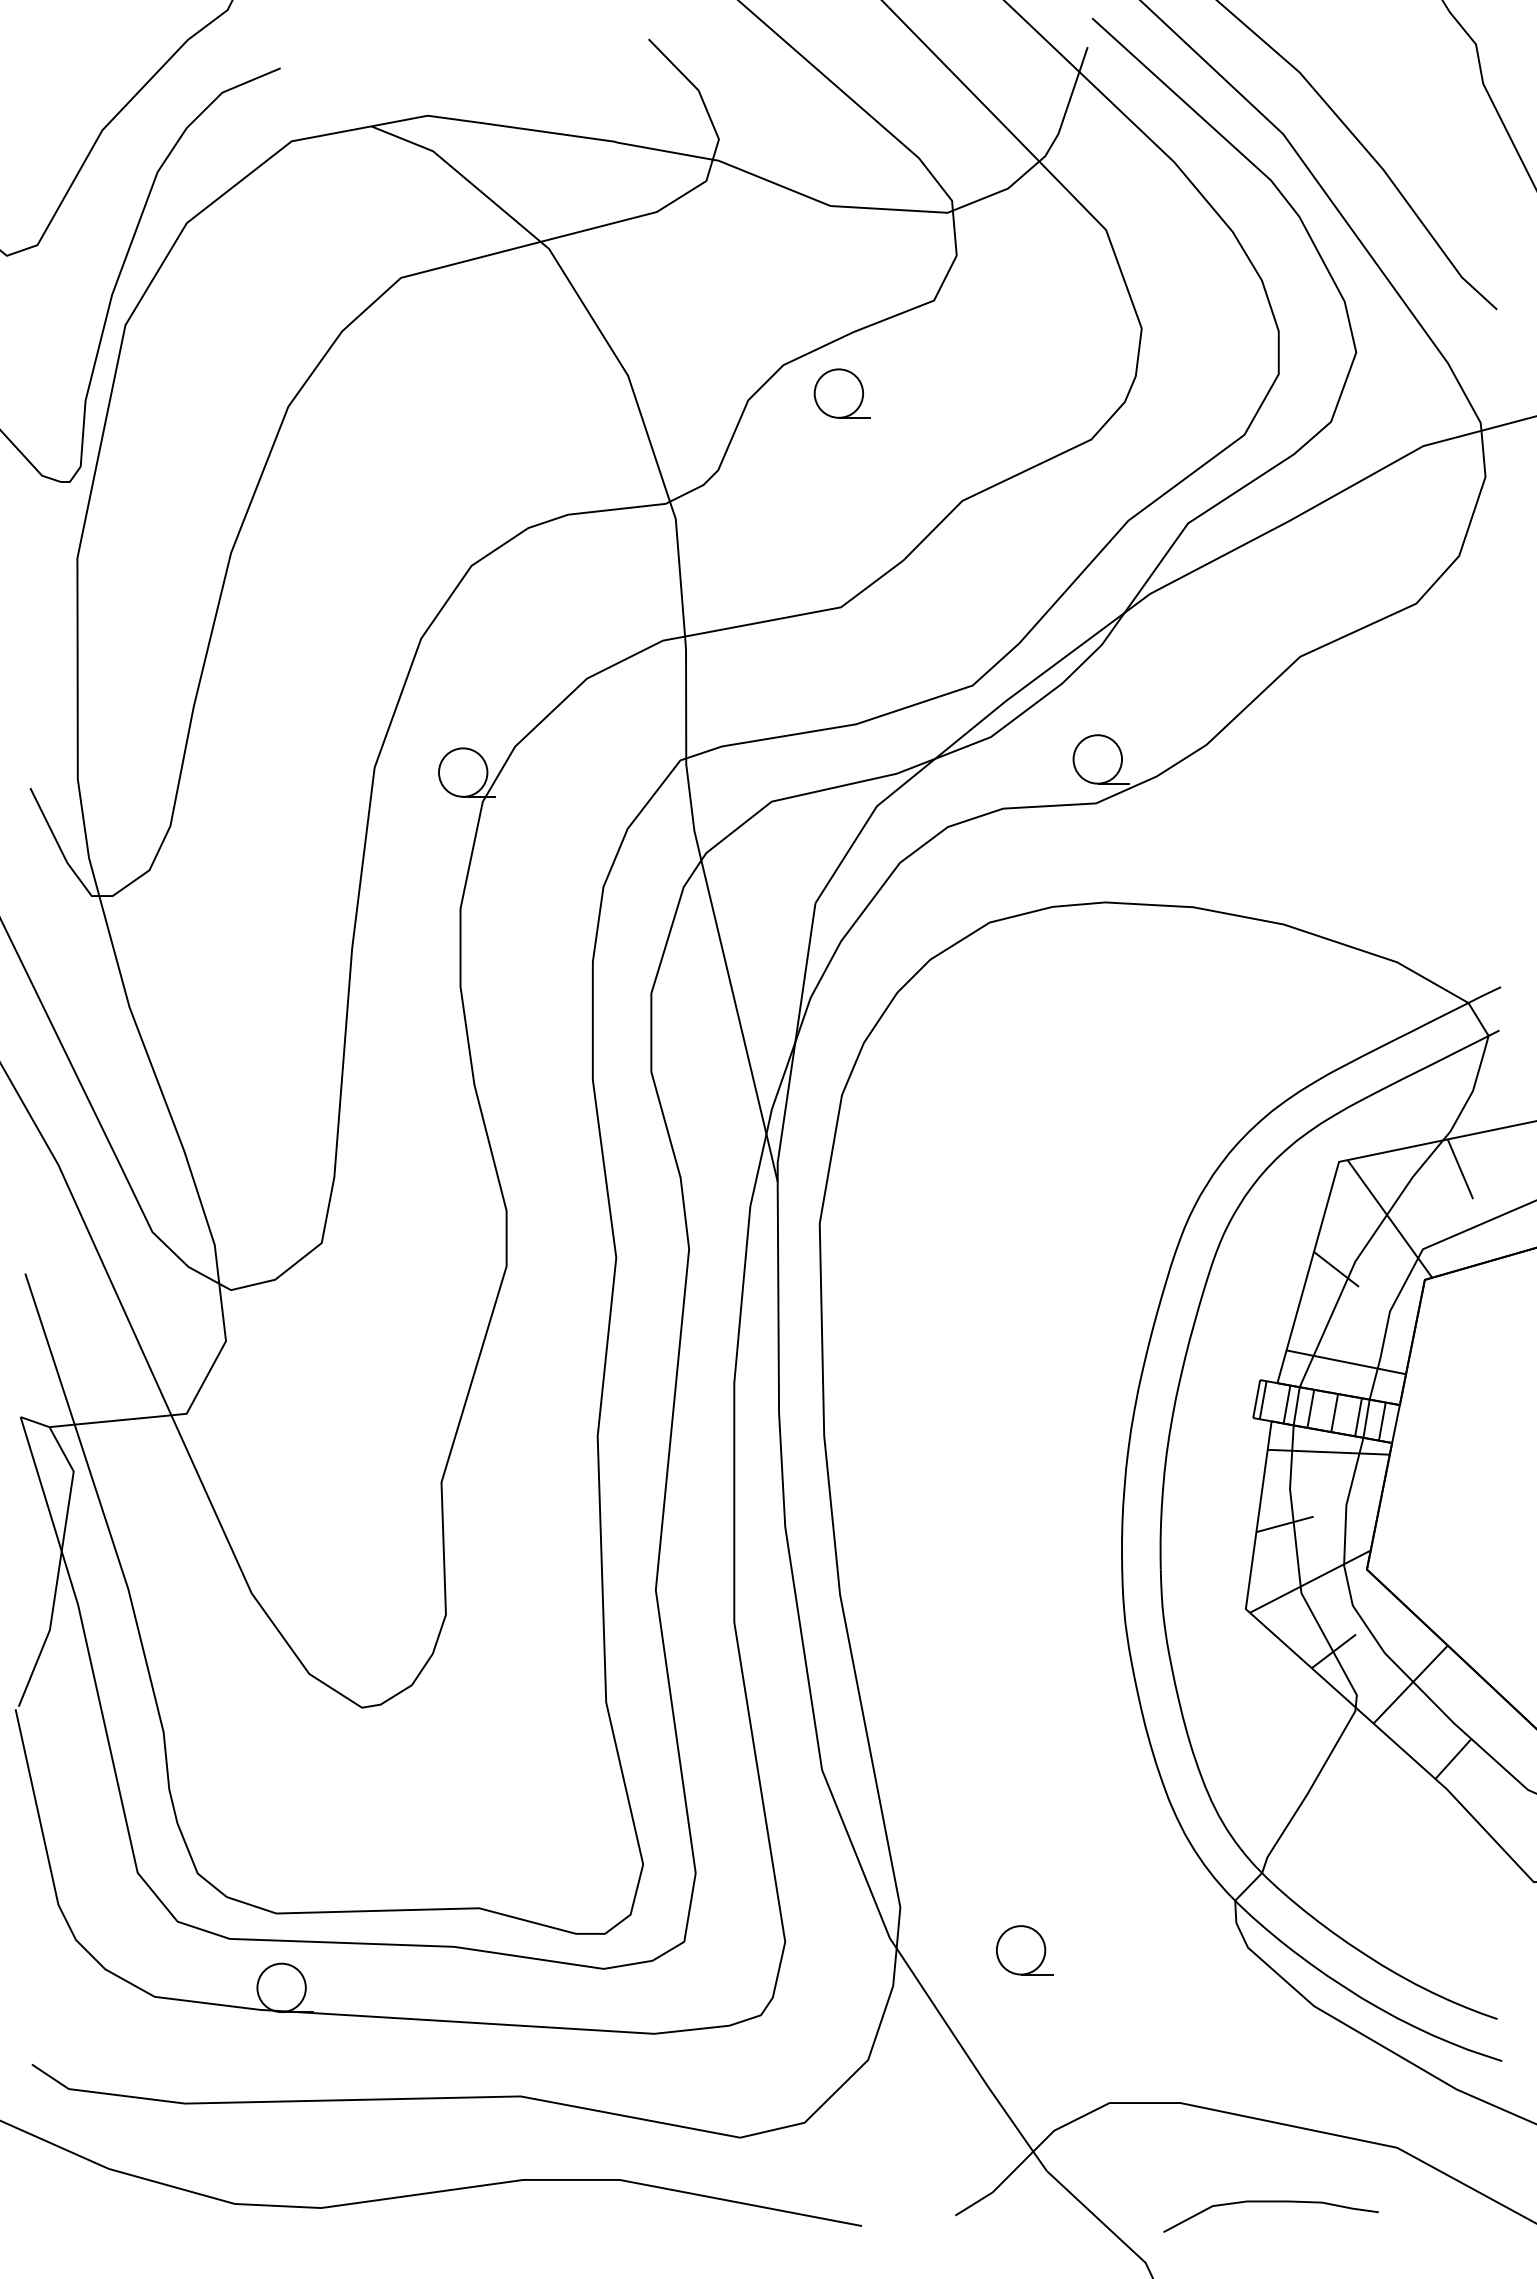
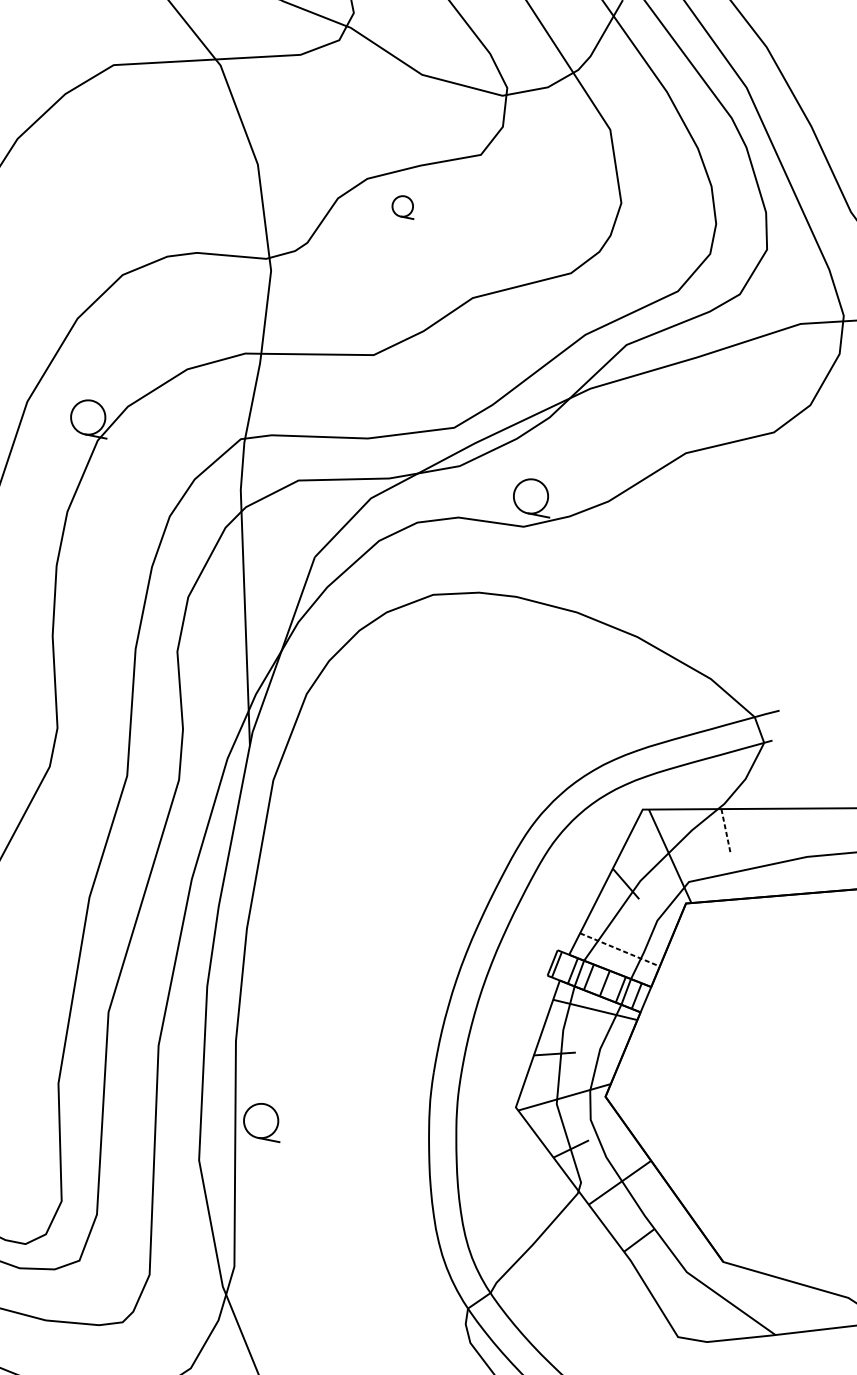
part: (841, 393) -> (403, 206), size x0.6
line: (1460, 1169) -> (726, 831), solid -> dashed
line: (1346, 1362) -> (620, 950), solid -> dashed
part: (1024, 1950) -> (263, 1121), moved

